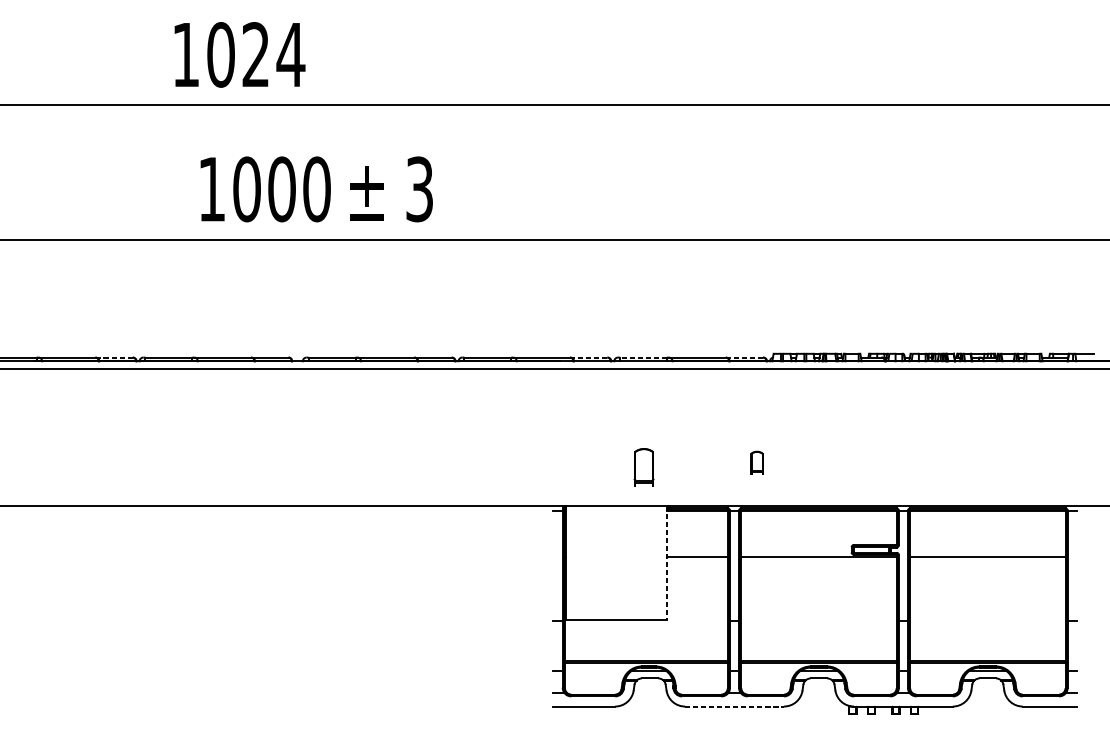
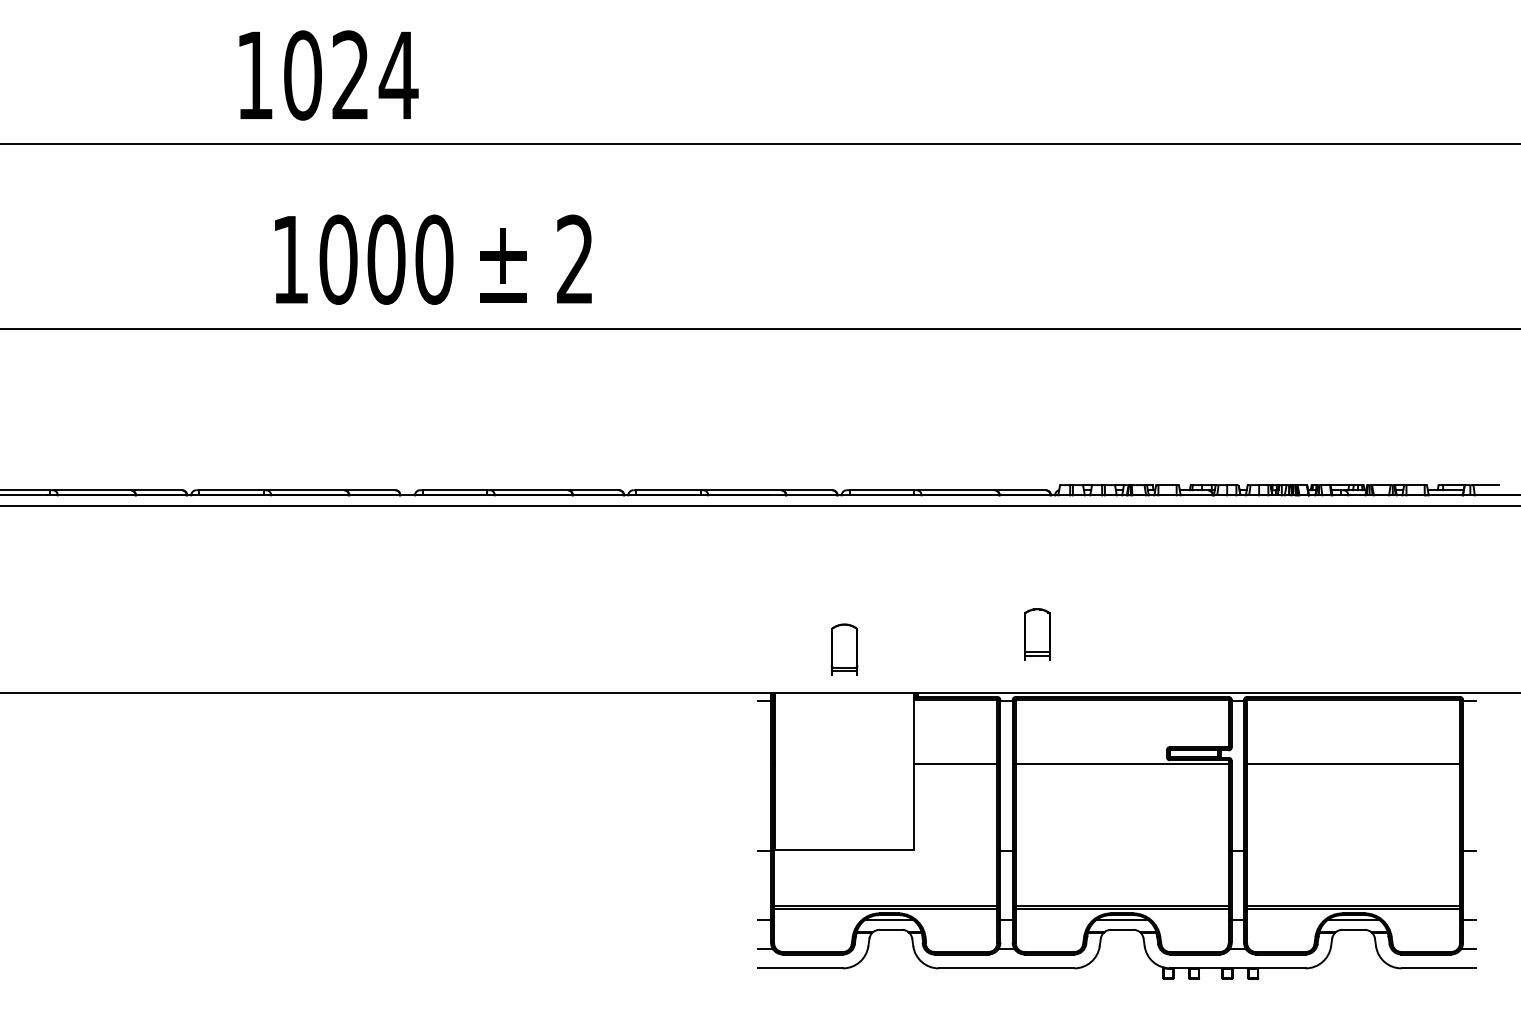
text: (419, 189) -> (575, 259), 3 -> 2
line: (114, 357) -> (156, 490), dashed -> solid
line: (589, 357) -> (807, 490), dashed -> solid
line: (643, 357) -> (881, 490), dashed -> solid
line: (744, 357) -> (1020, 490), dashed -> solid
part: (757, 462) -> (1037, 634), size x1.67
part: (644, 467) -> (844, 649), moved
line: (666, 563) -> (913, 772), dashed -> solid
line: (734, 706) -> (1006, 968), dashed -> solid

